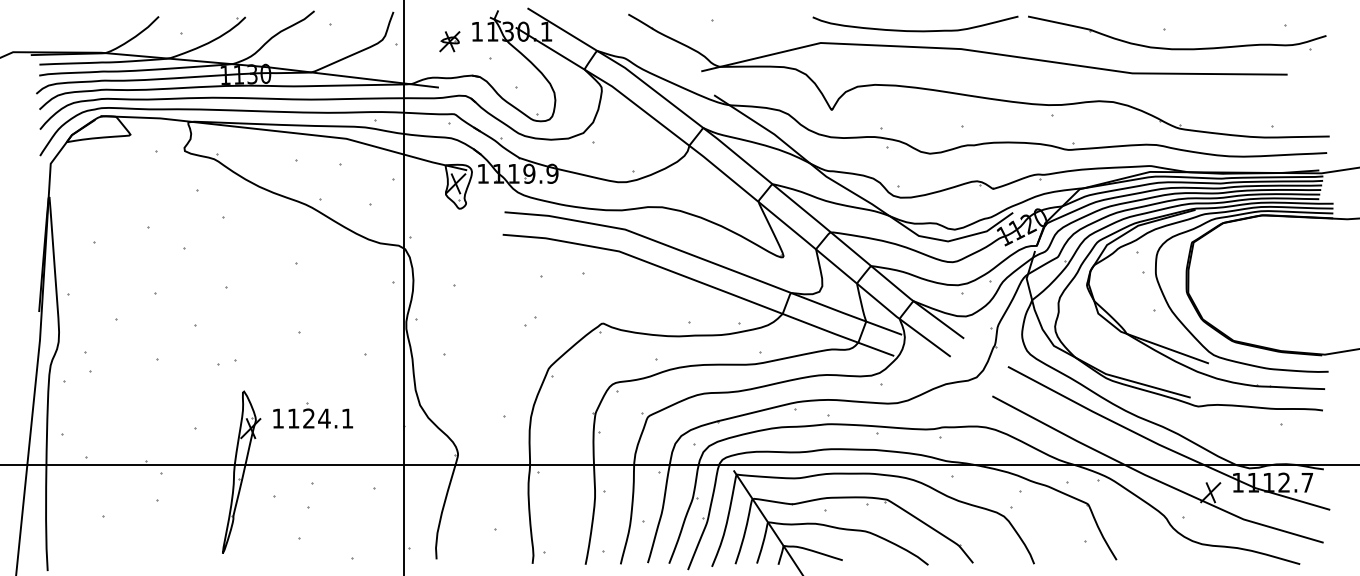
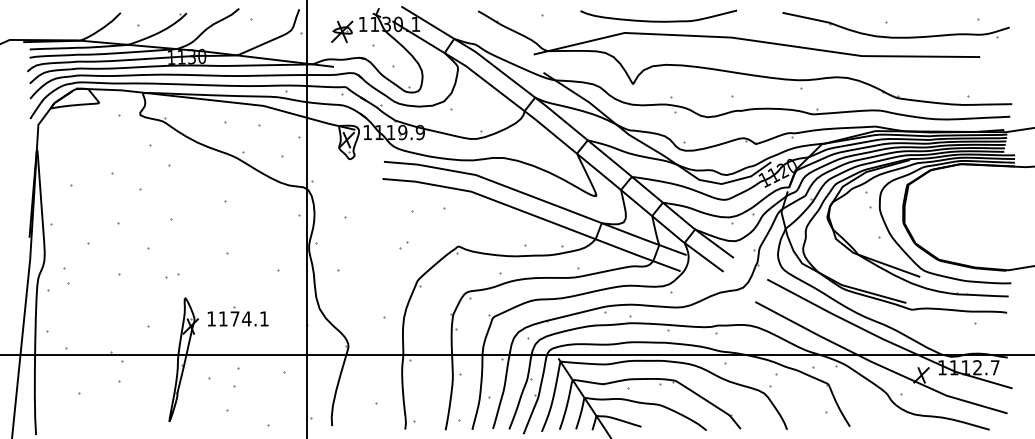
curve: (915, 30) -> (658, 21), moved
part: (449, 41) -> (341, 31), size x1.4
text: (308, 418) -> (234, 318), 1124.1 -> 1174.1

